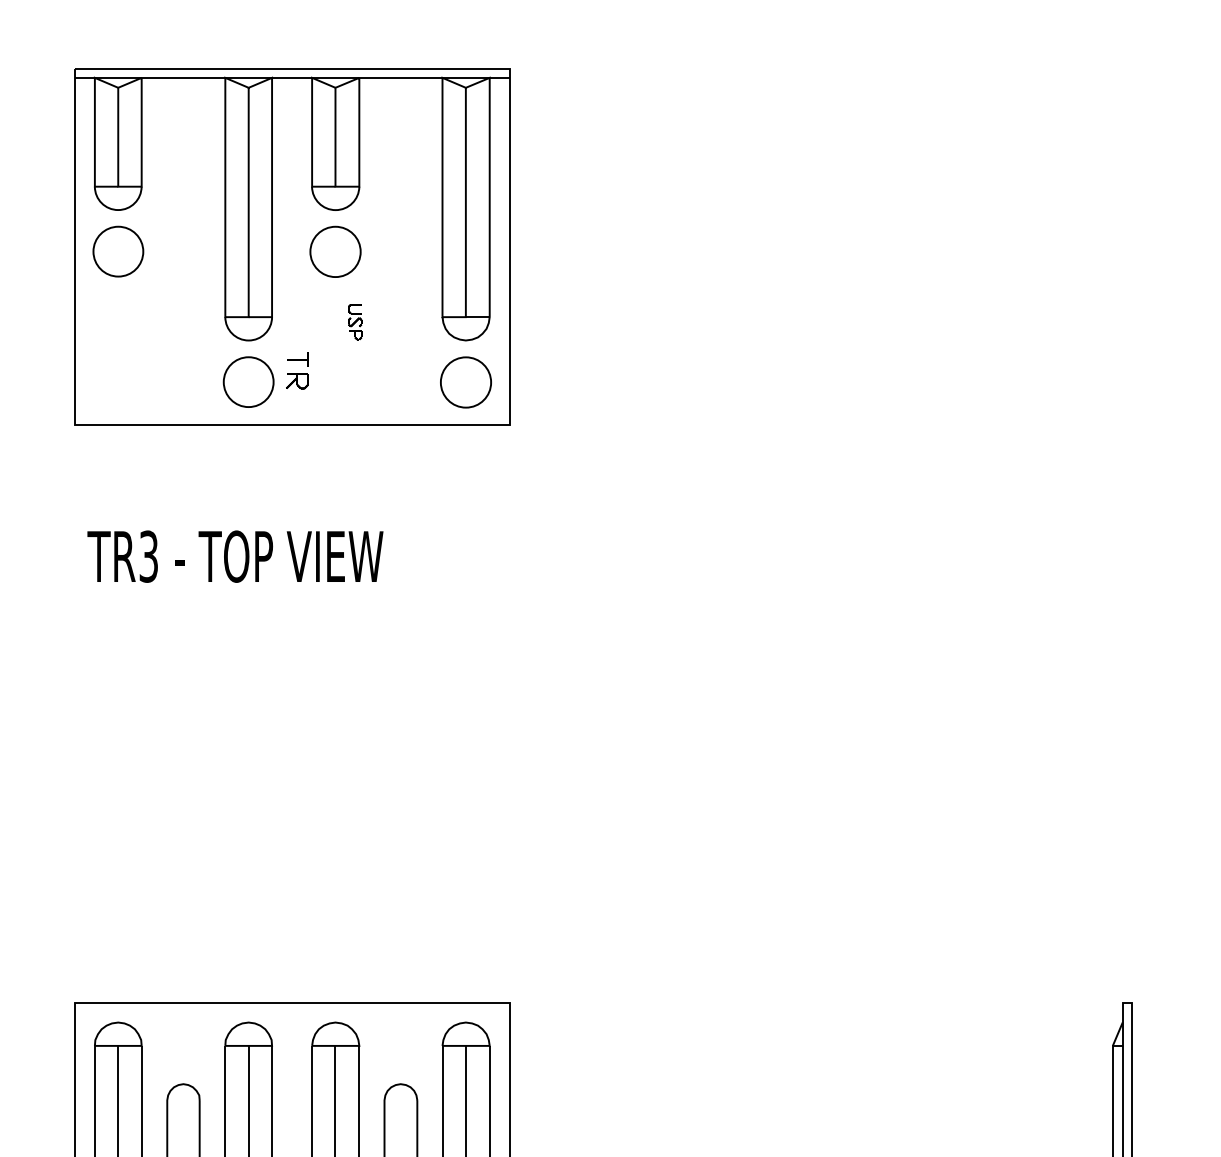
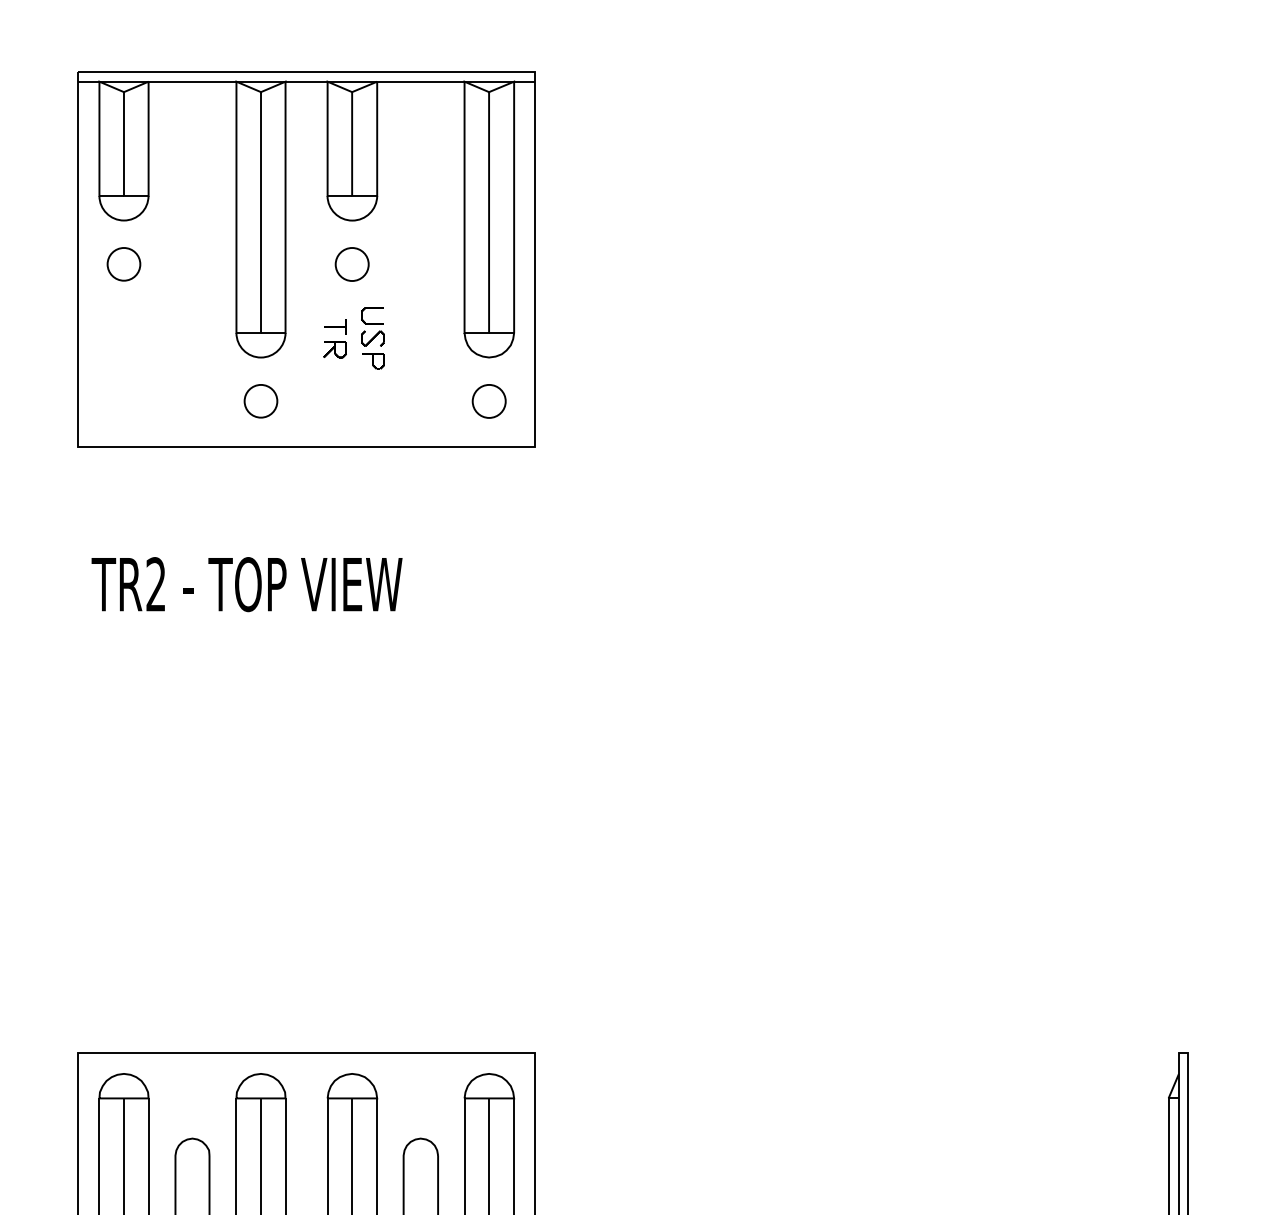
circle: (117, 251) -> (123, 264), size x0.62
circle: (335, 251) -> (352, 264), size x0.62
part: (354, 321) -> (372, 337), size x1.67
part: (297, 370) -> (335, 338), moved
circle: (248, 381) -> (260, 400), size x0.62
circle: (465, 381) -> (488, 400), size x0.62
text: (148, 556) -> (155, 584), TR3 -> TR2

